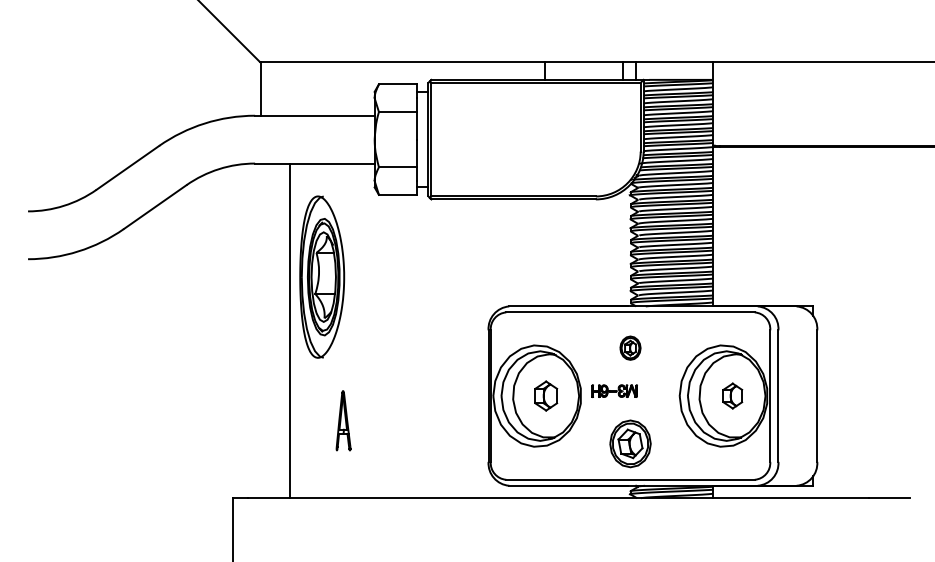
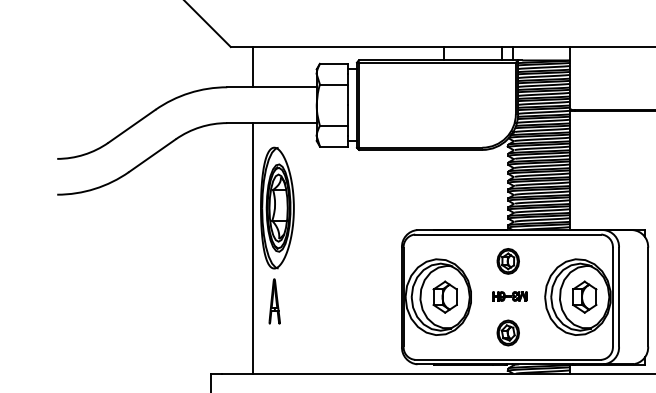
line: (260, 88) -> (252, 66), moved
part: (630, 347) -> (508, 260), size x1.43
part: (614, 390) -> (509, 296), moved
part: (545, 395) -> (444, 296), size x1.43
part: (732, 395) -> (584, 296), size x1.67
part: (343, 420) -> (274, 301), moved
part: (630, 443) -> (508, 332), size x0.71

